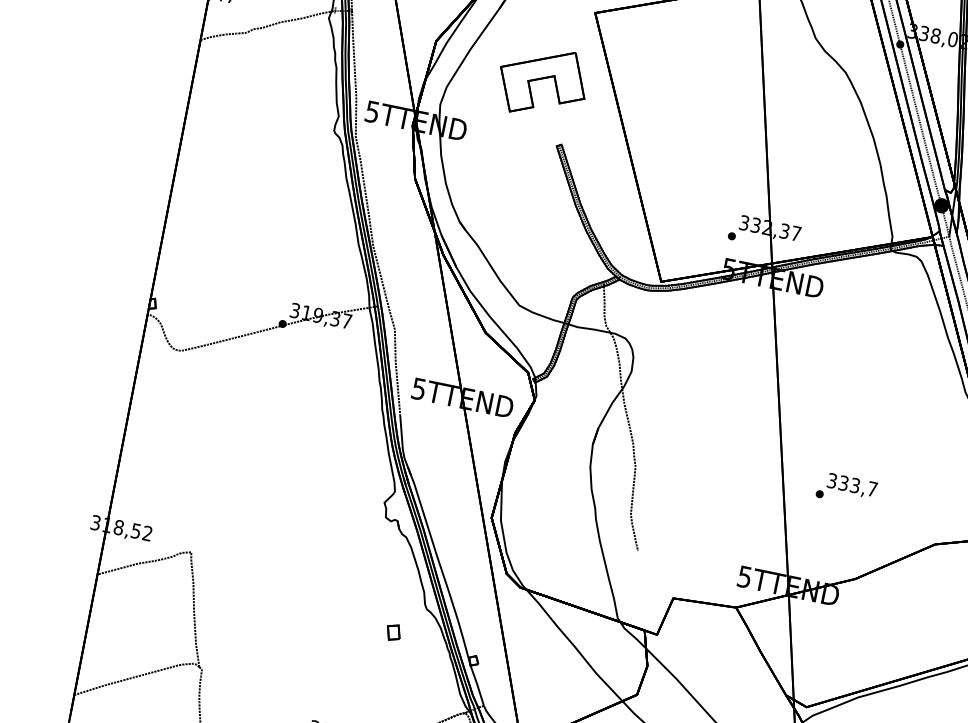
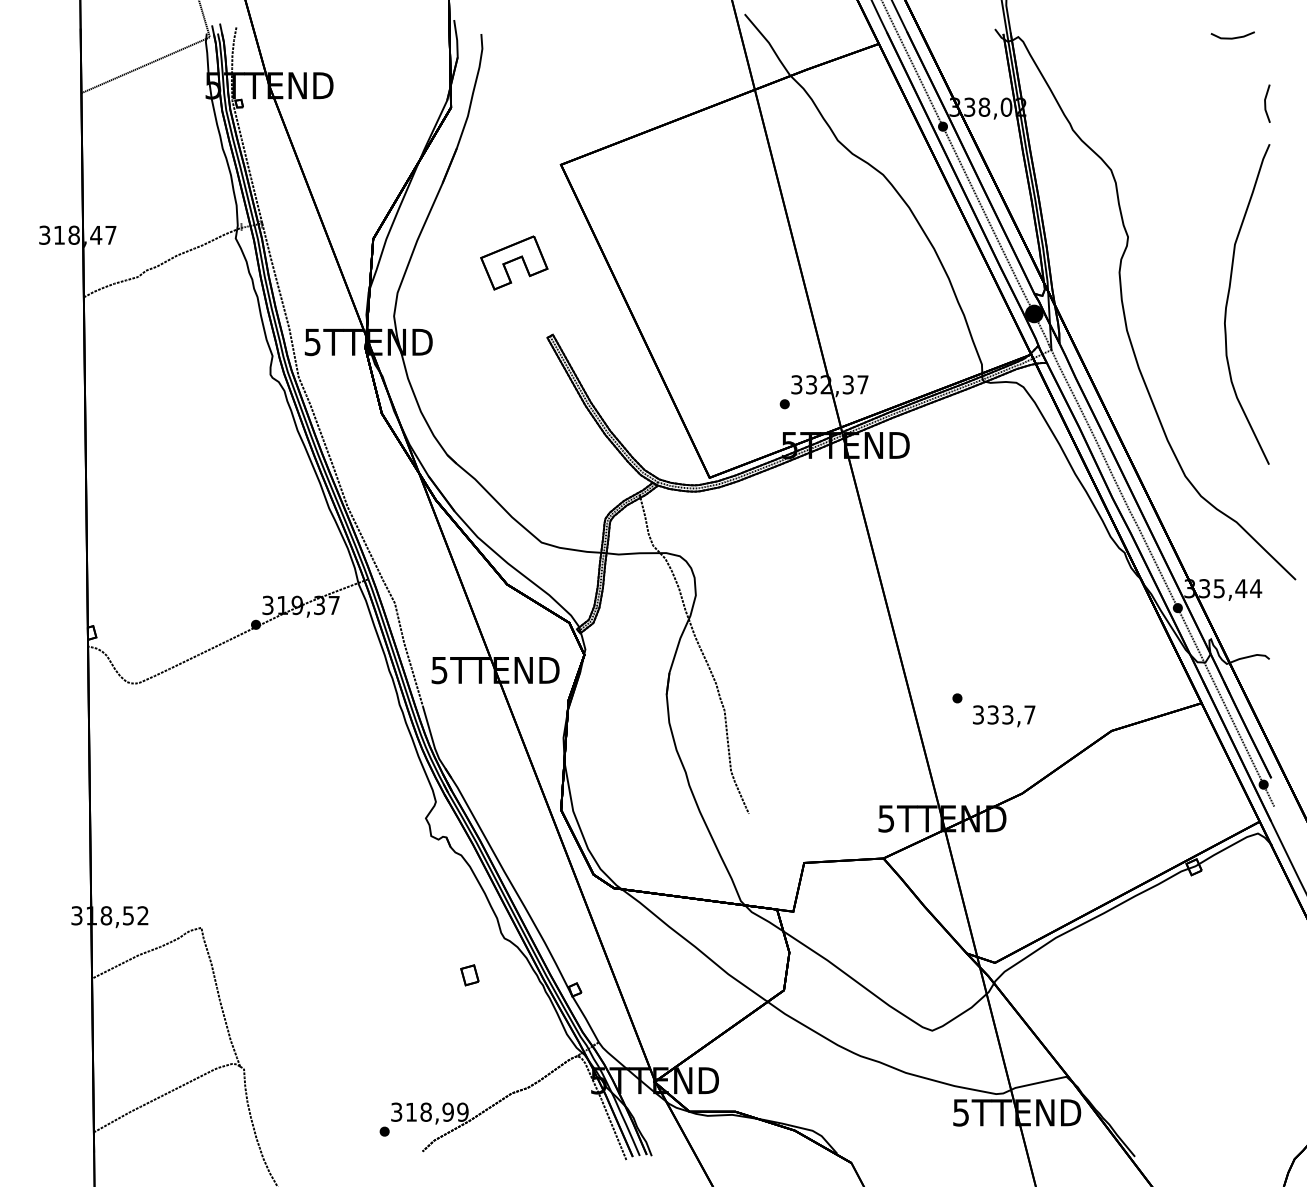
part: (543, 81) -> (514, 262), size x0.6
text: (852, 486) -> (1004, 716), moved

